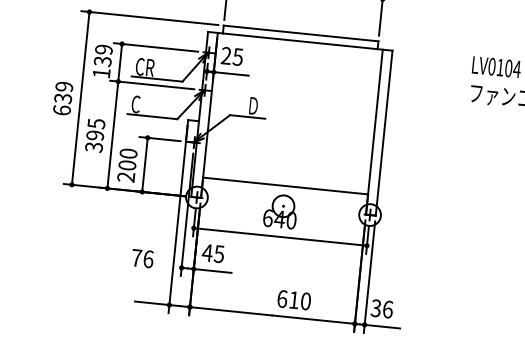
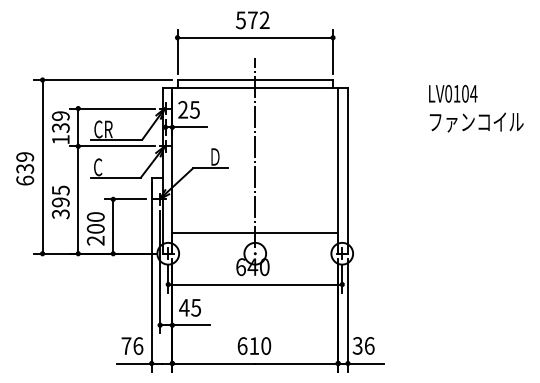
line: (293, 105) -> (255, 152), added
text: (142, 258) -> (132, 345), moved
text: (294, 299) -> (254, 345), moved

